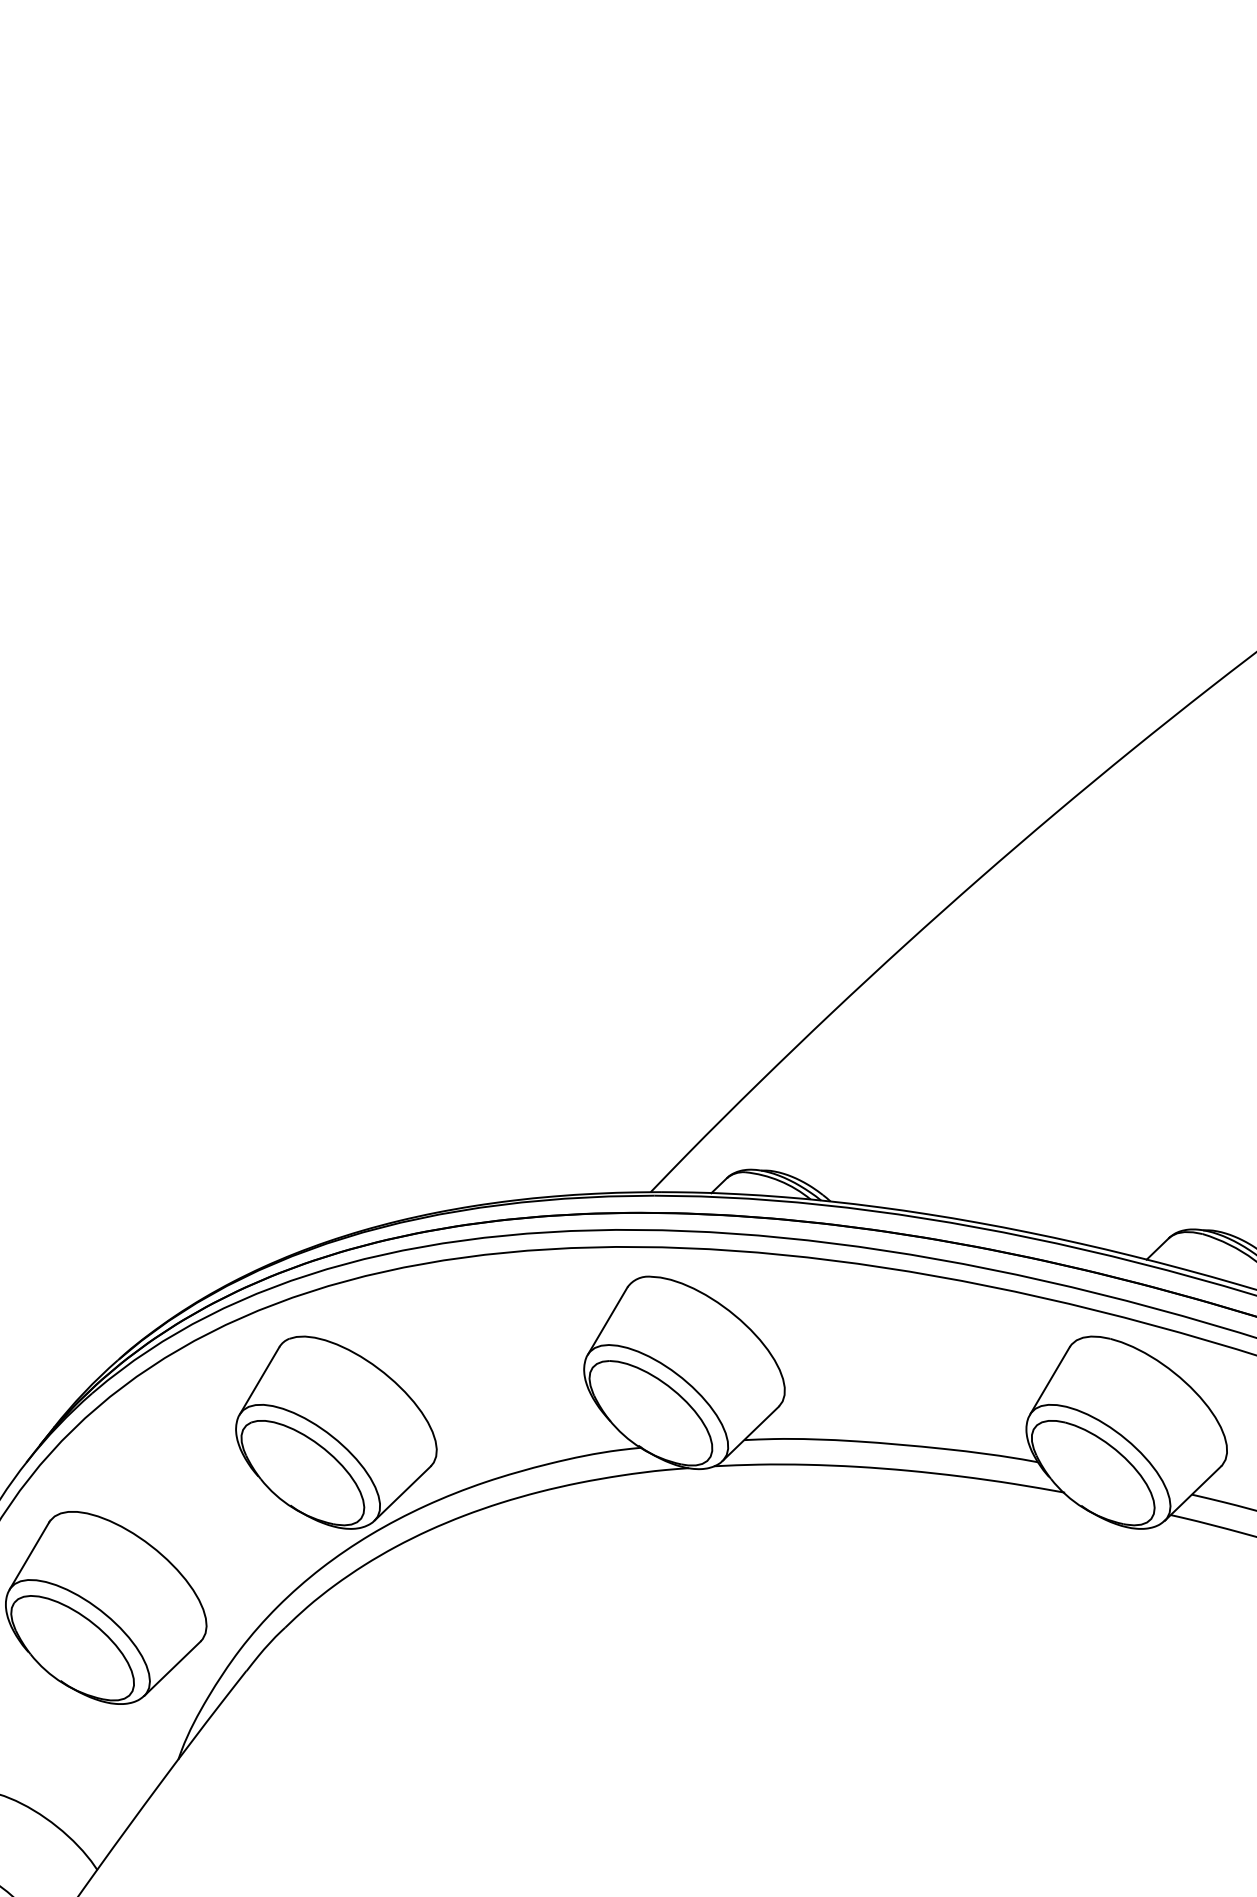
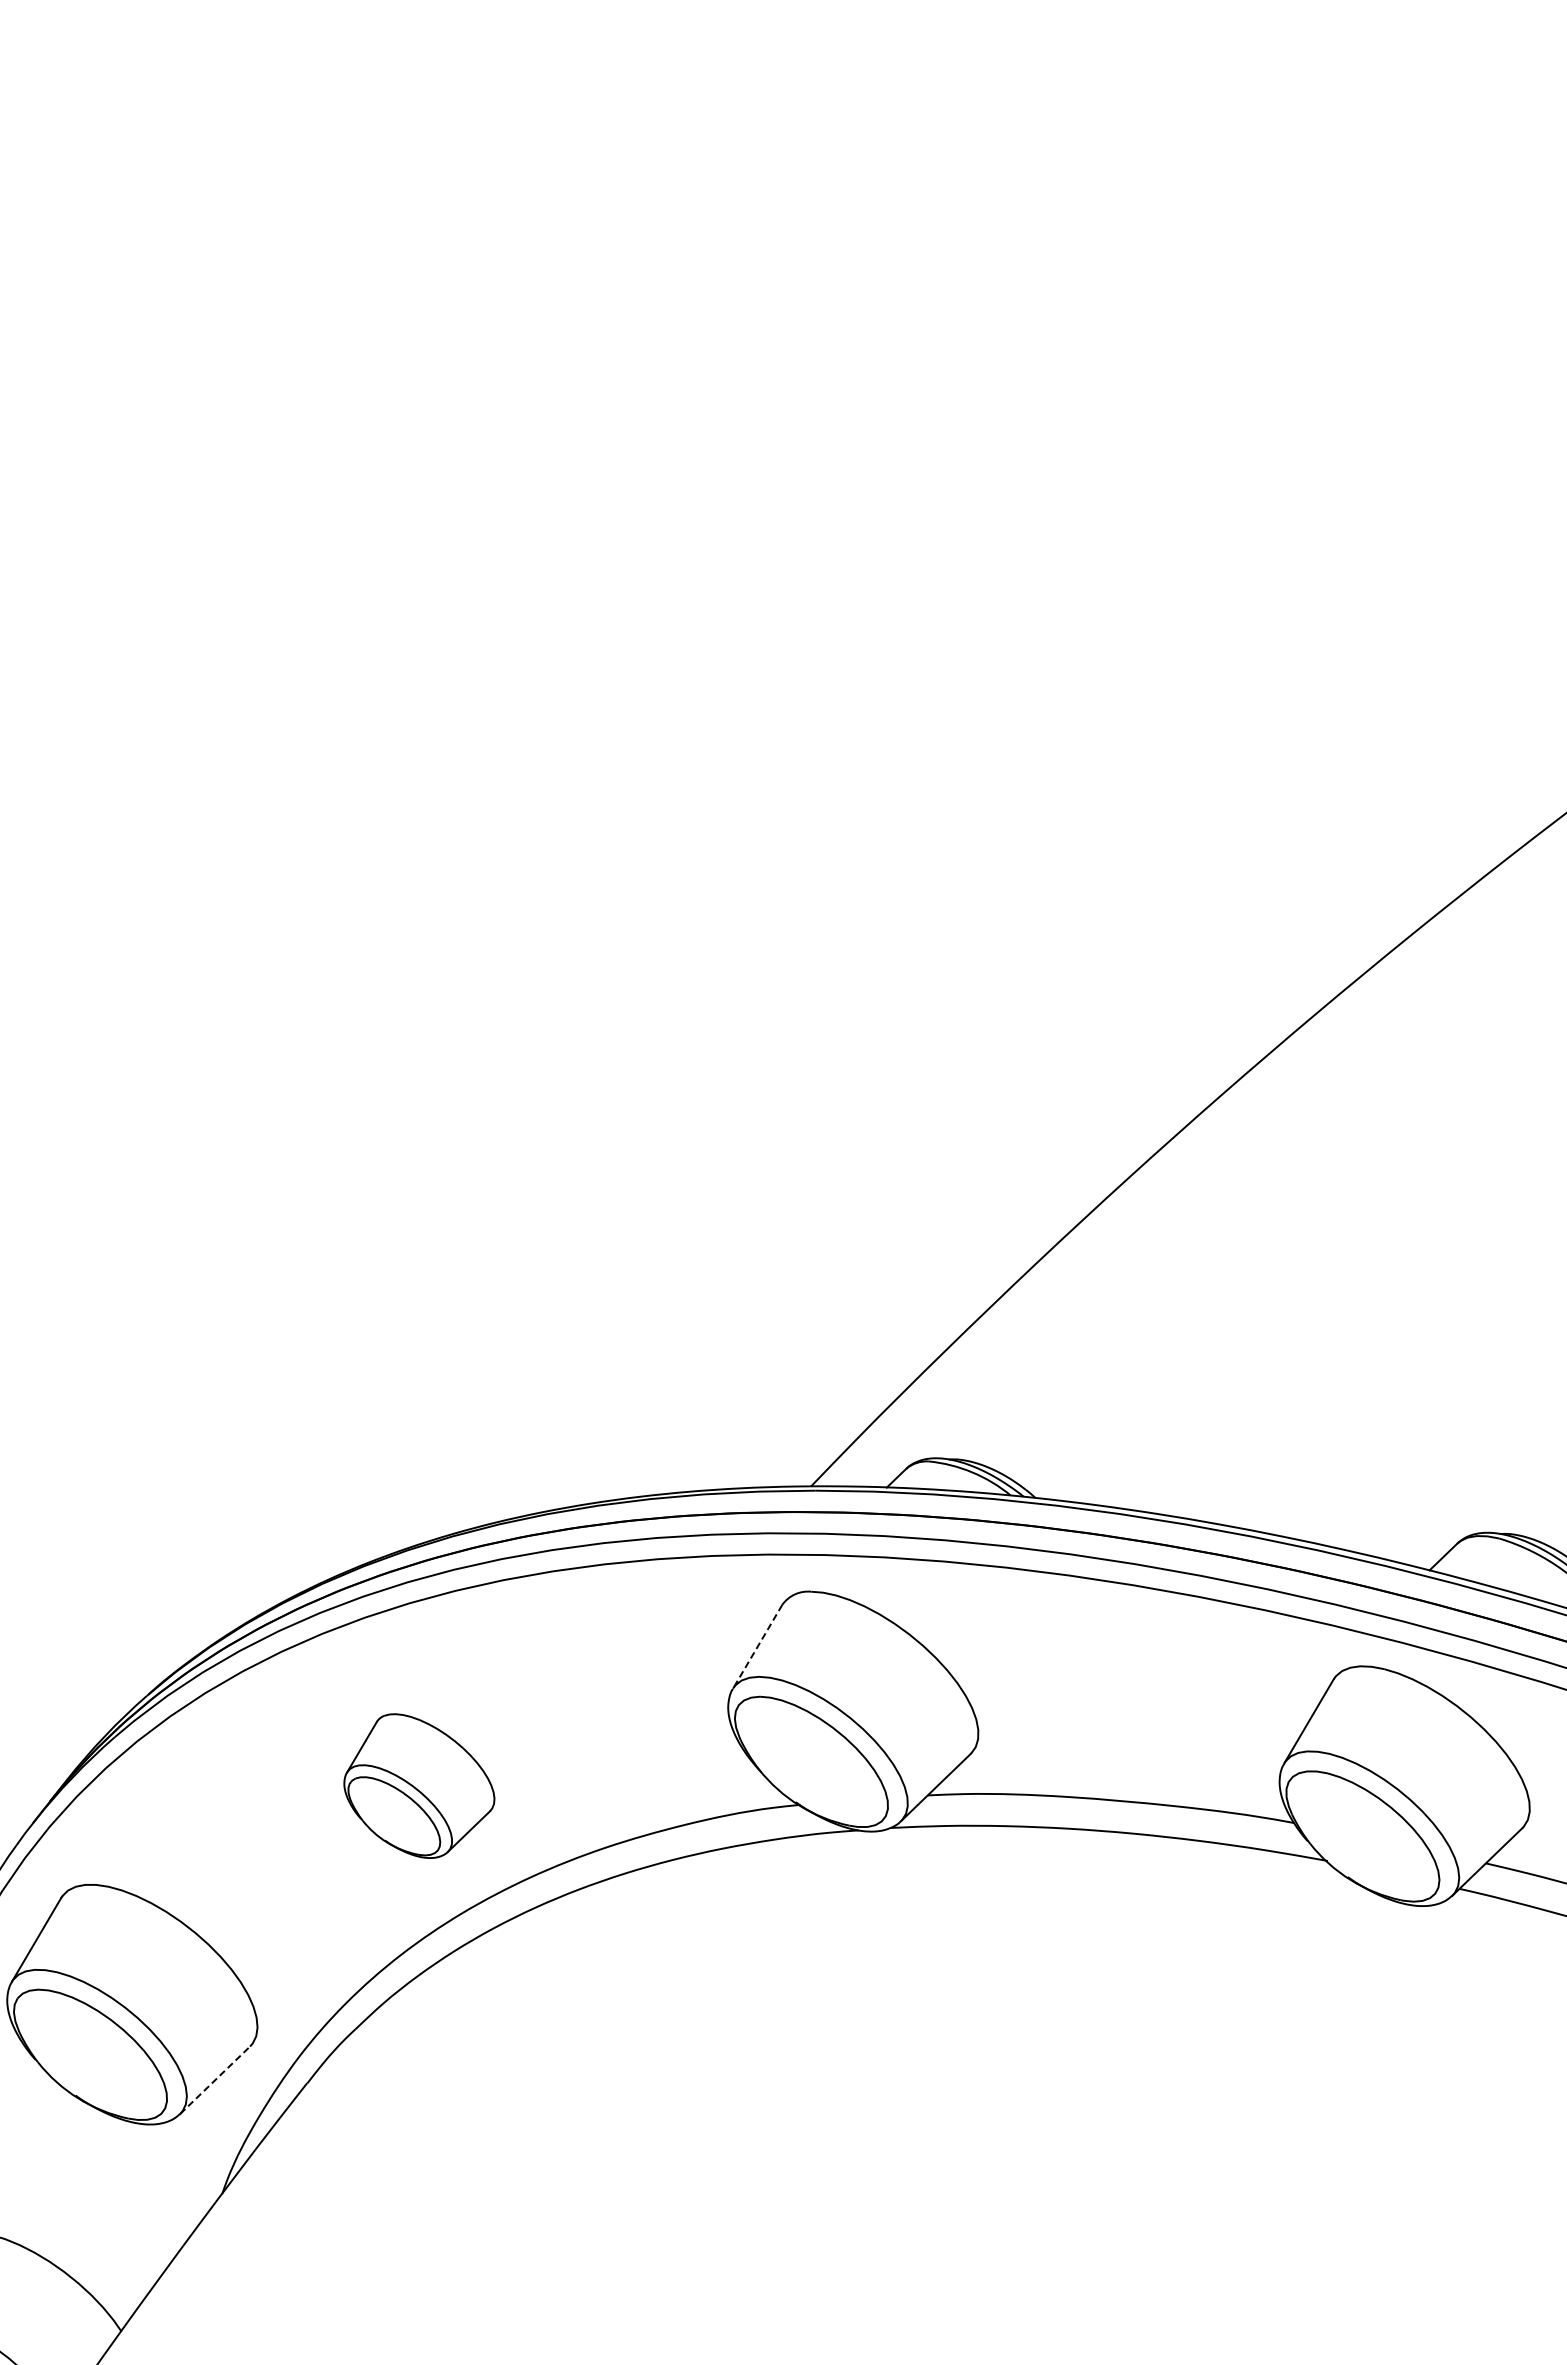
line: (607, 1320) -> (757, 1646), solid -> dashed
part: (336, 1432) -> (419, 1785), size x0.6
line: (172, 1668) -> (215, 2080), solid -> dashed

